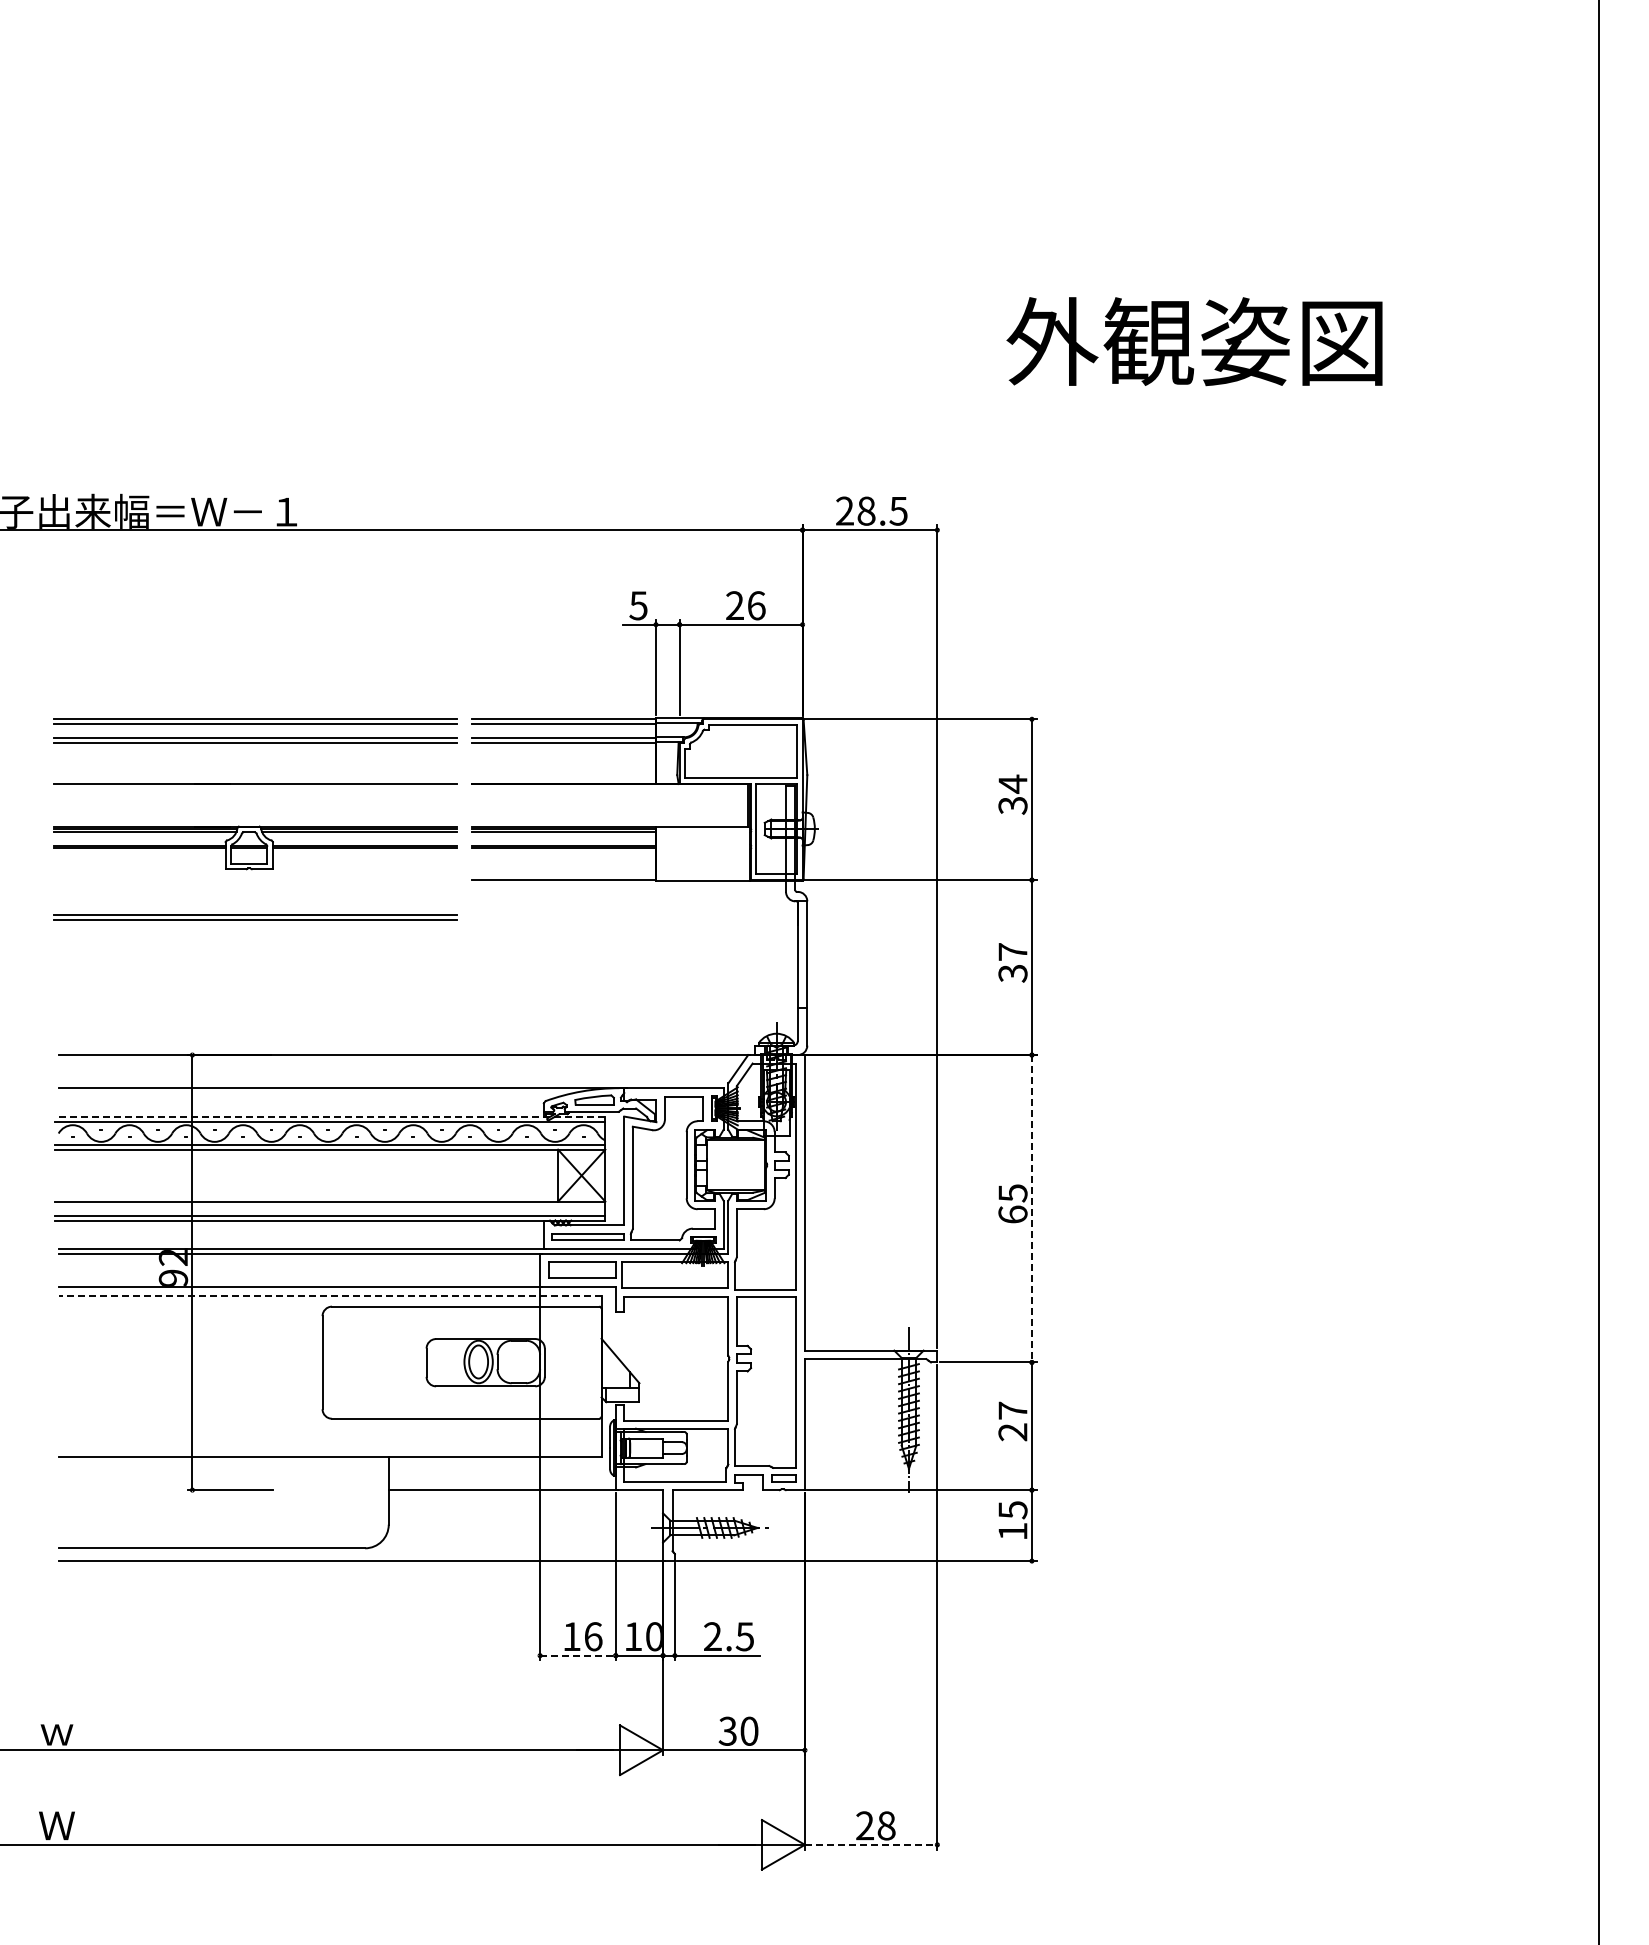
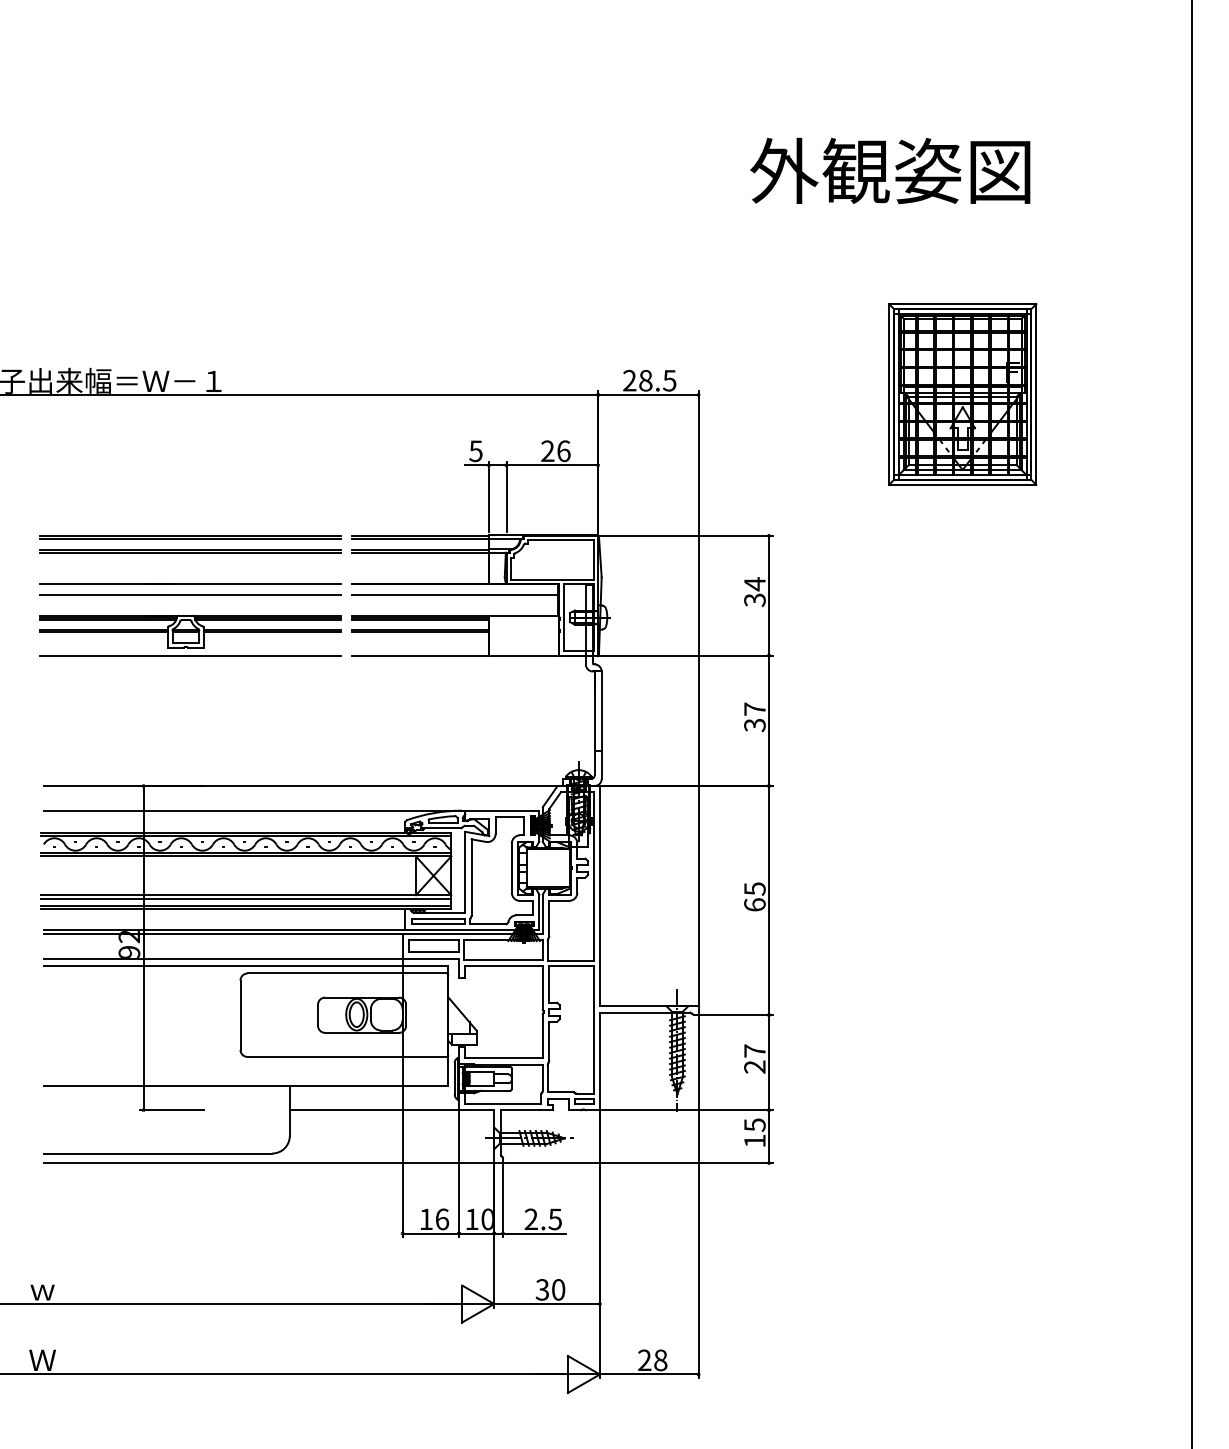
text: (1194, 341) -> (890, 170), moved
part: (1291, 529) -> (962, 394), added
line: (255, 798) -> (190, 594), added
line: (609, 798) -> (454, 594), added
line: (255, 880) -> (190, 655), added
part: (255, 917) -> (190, 683), removed
line: (329, 1117) -> (245, 832), dashed -> solid
line: (330, 1206) -> (246, 898), added
line: (1031, 1208) -> (768, 900), dashed -> solid
line: (329, 1296) -> (245, 965), dashed -> solid
line: (577, 1655) -> (430, 1233), dashed -> solid
line: (871, 1844) -> (649, 1374), dashed -> solid

